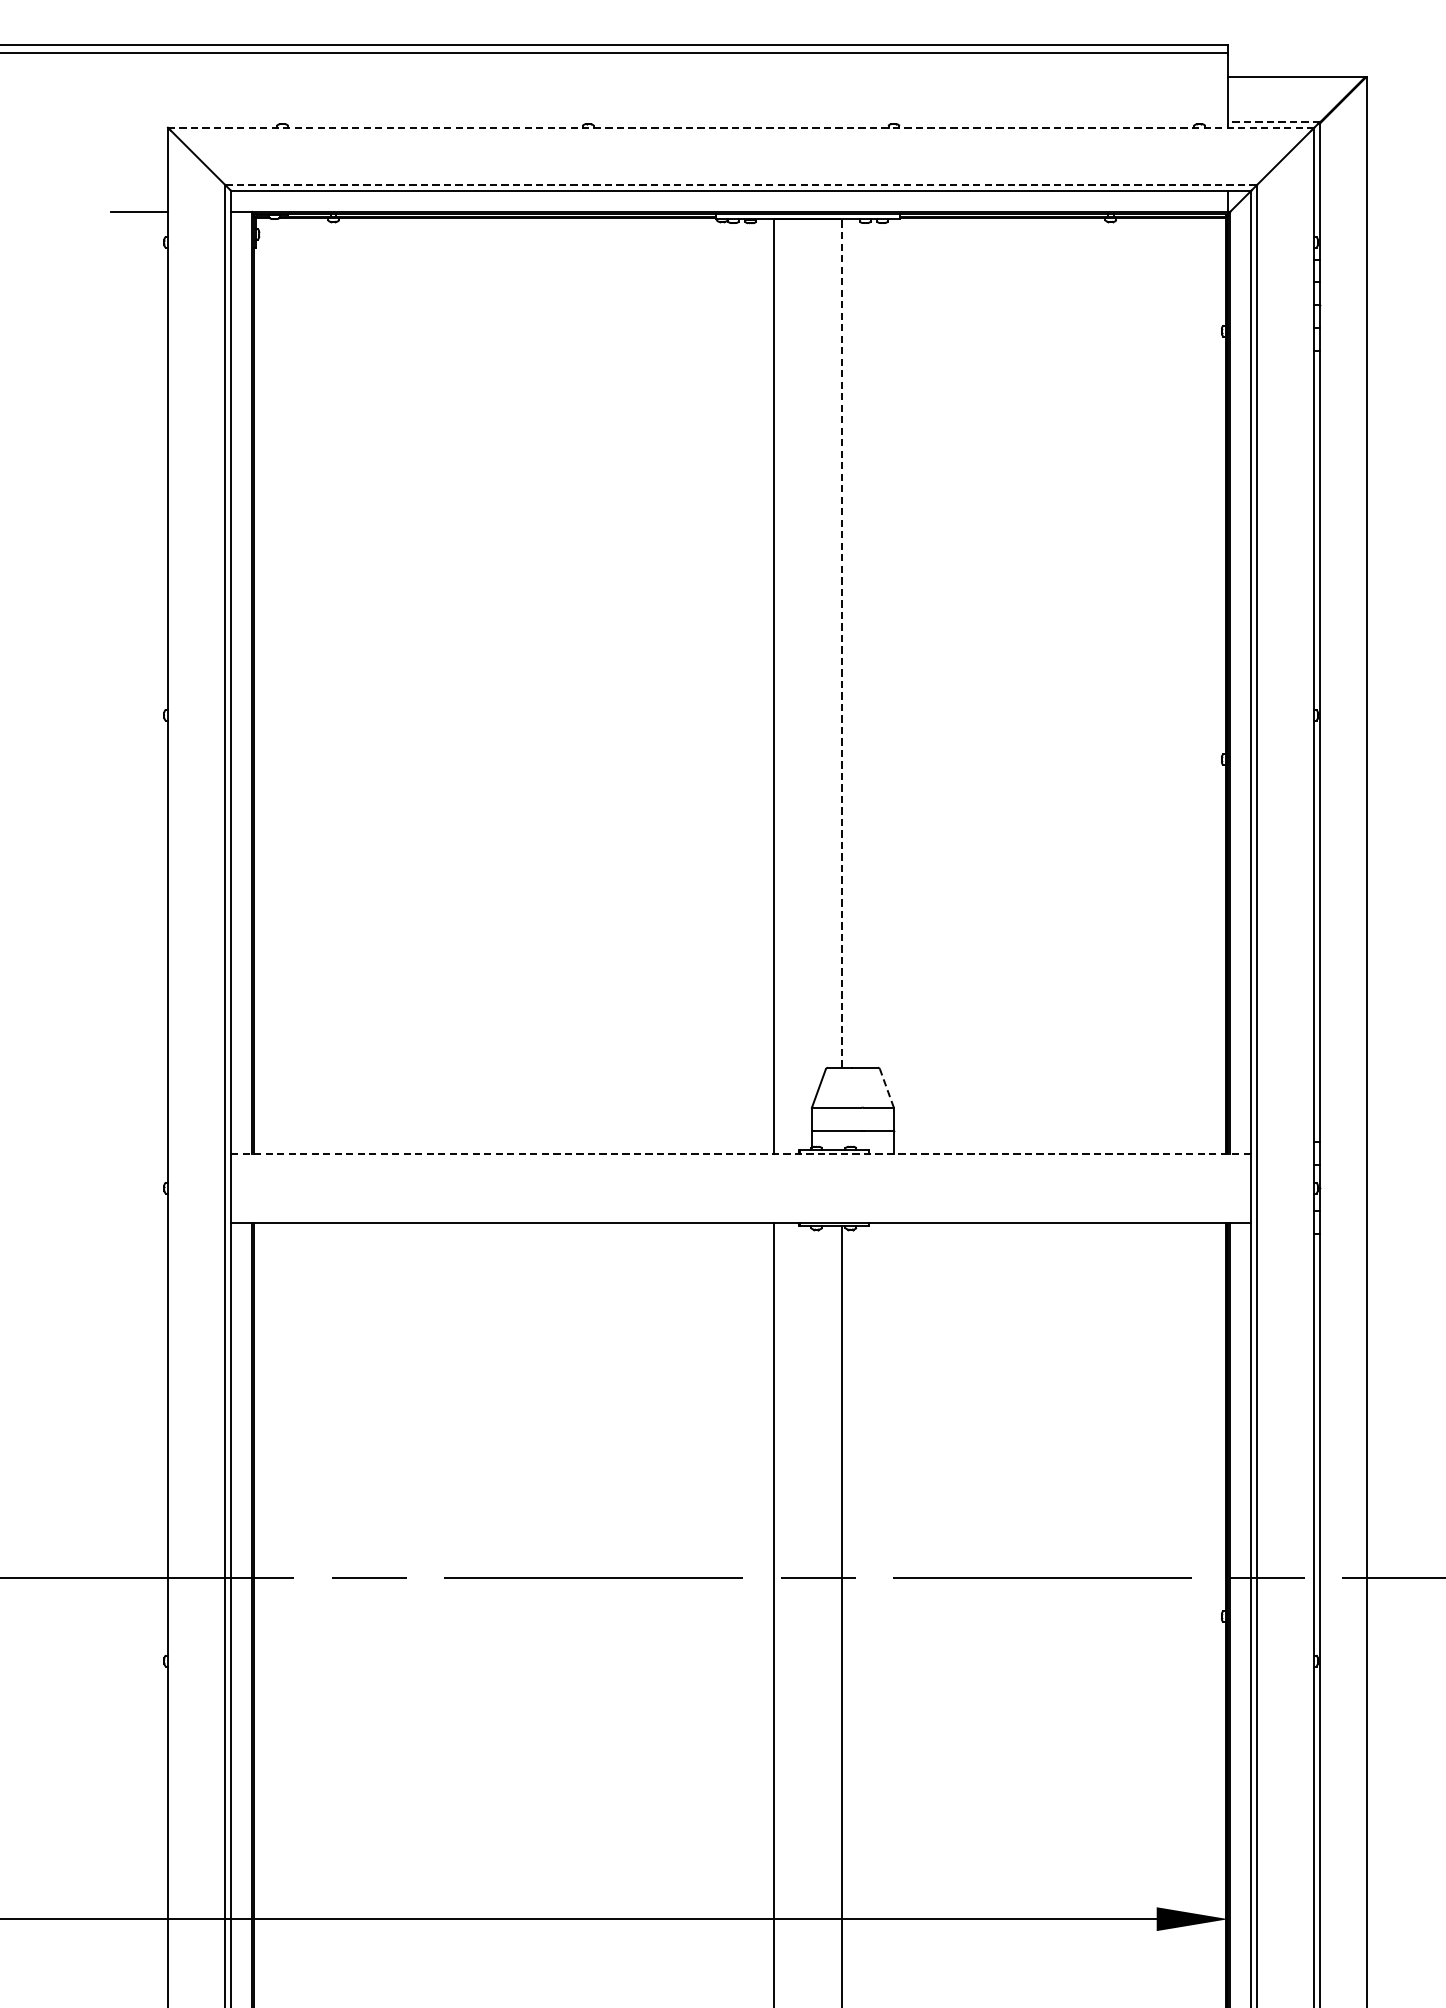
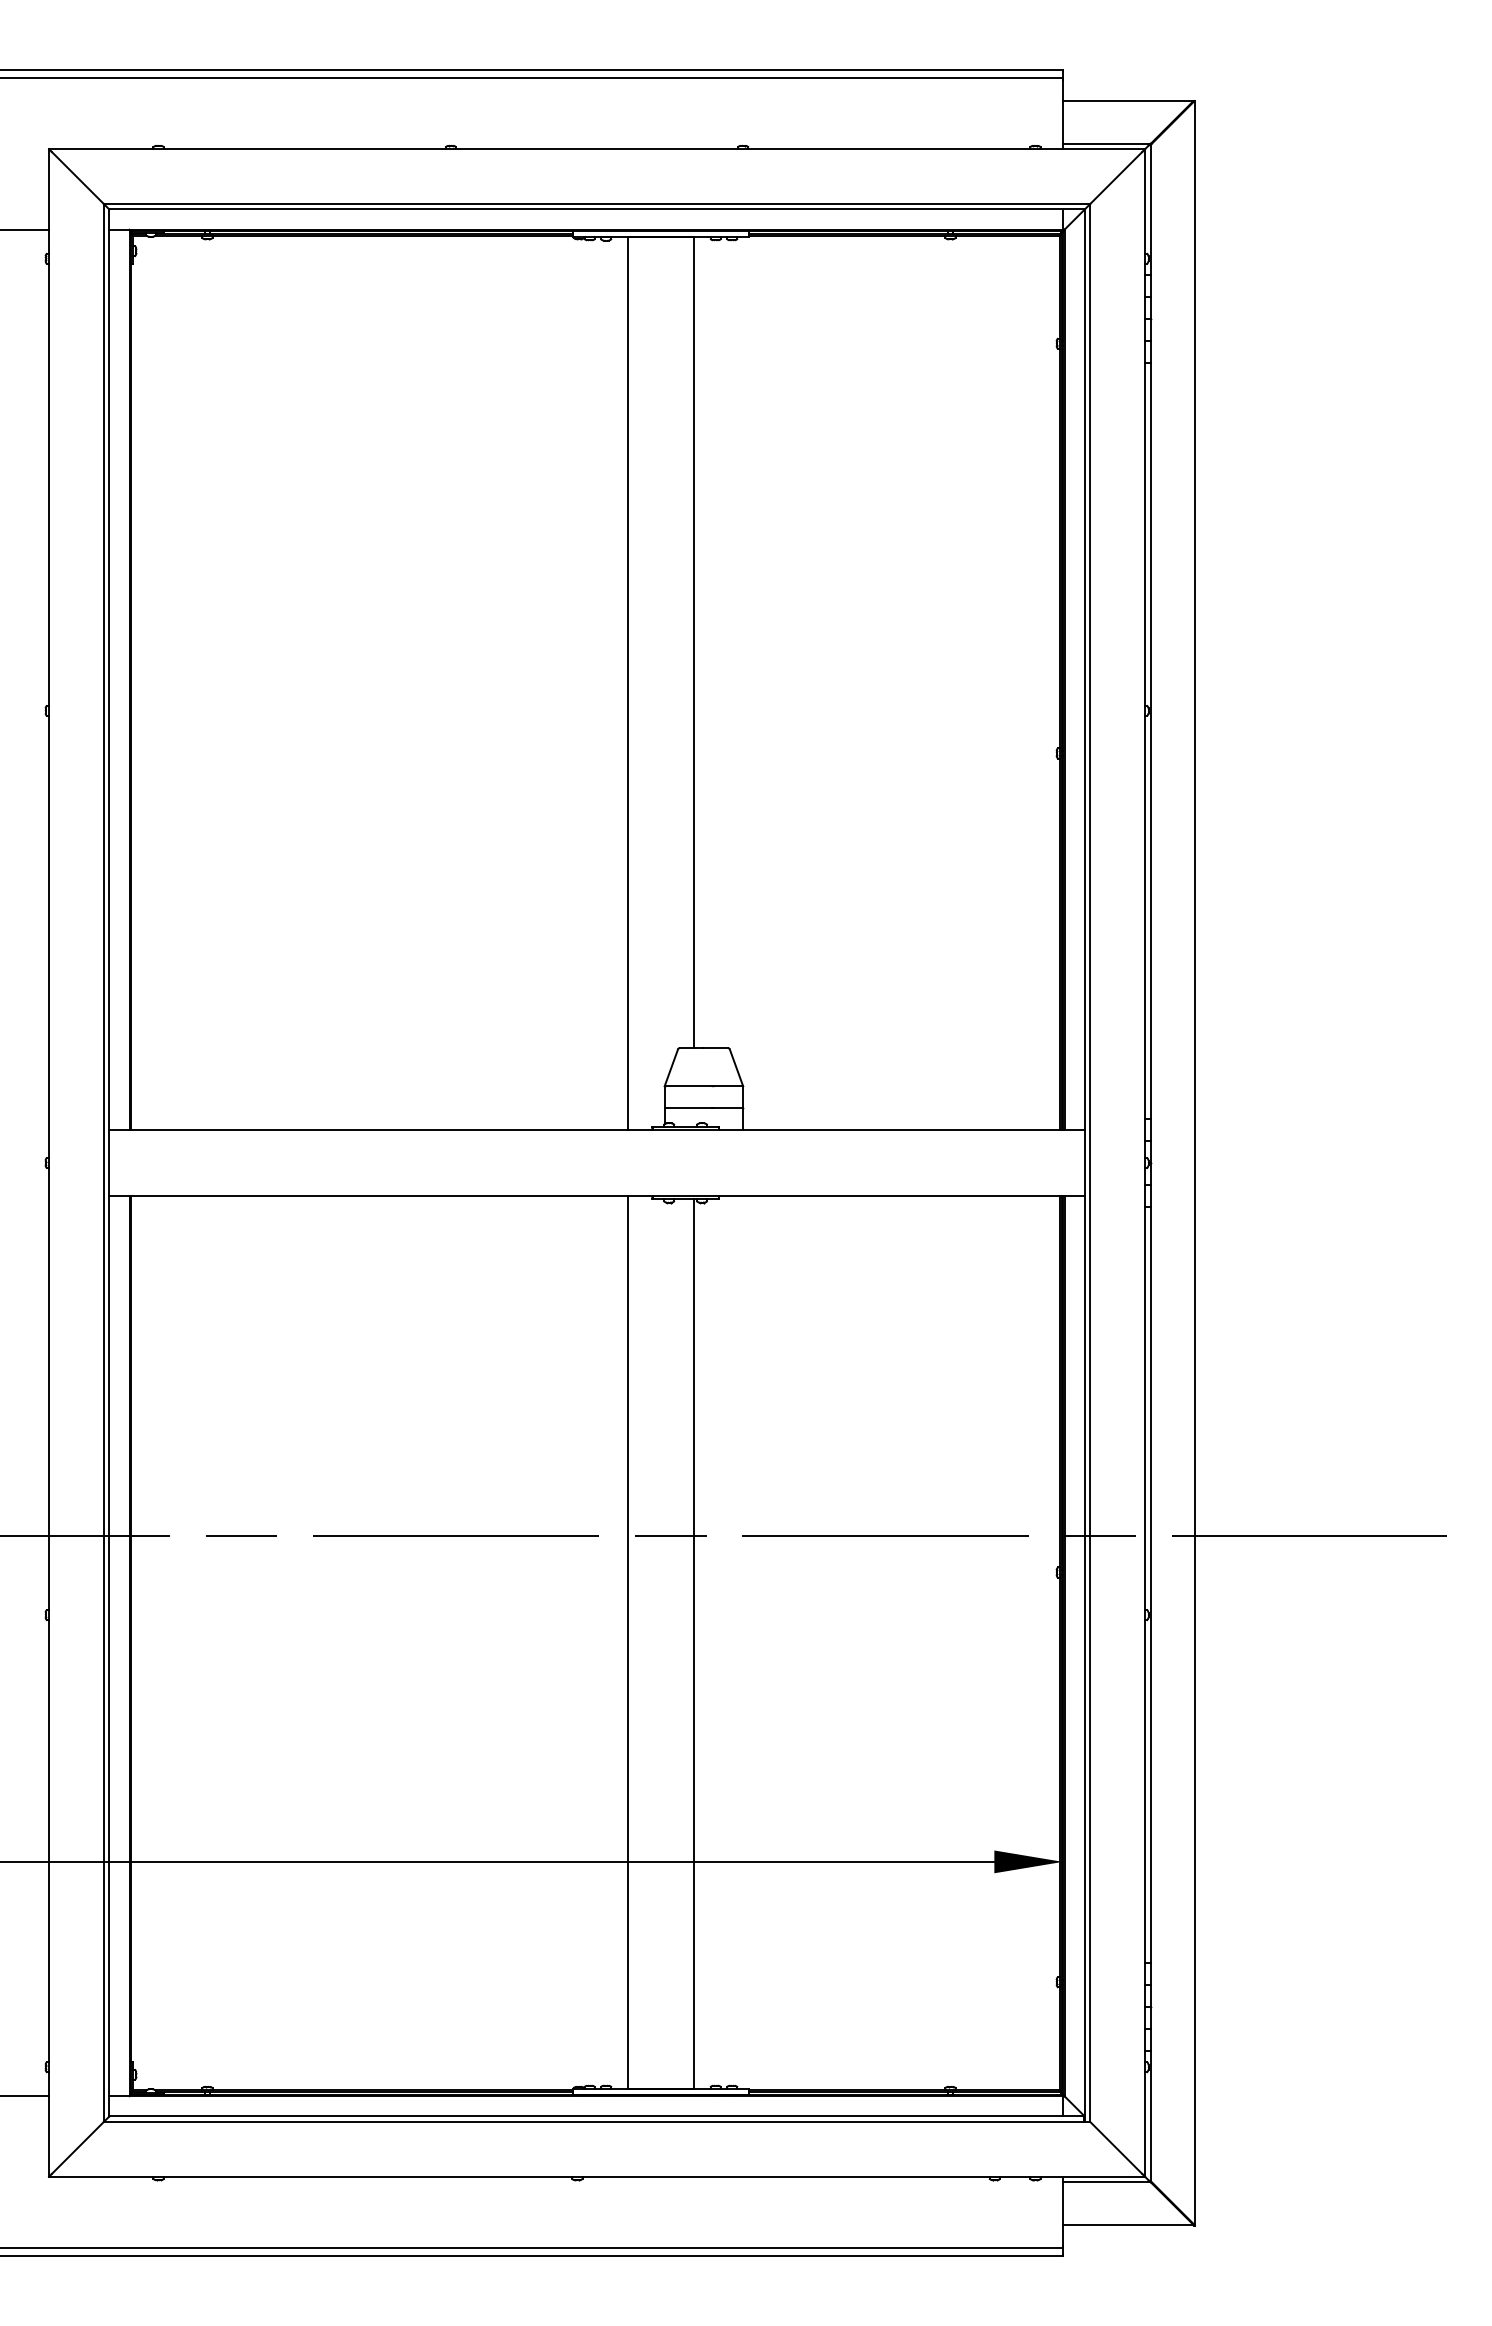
line: (1274, 121) -> (1106, 143), dashed -> solid
line: (741, 128) -> (597, 149), dashed -> solid
line: (741, 185) -> (597, 204), dashed -> solid
line: (842, 643) -> (693, 642), dashed -> solid
line: (886, 1088) -> (736, 1067), dashed -> solid
line: (741, 1154) -> (597, 1130), dashed -> solid

